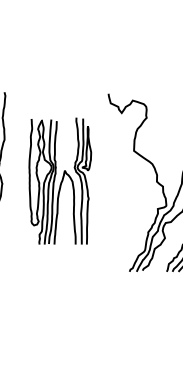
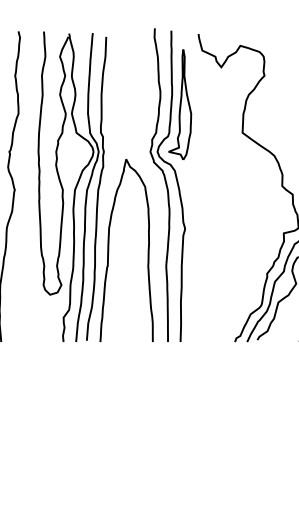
part: (60, 180) -> (115, 184), size x1.43

